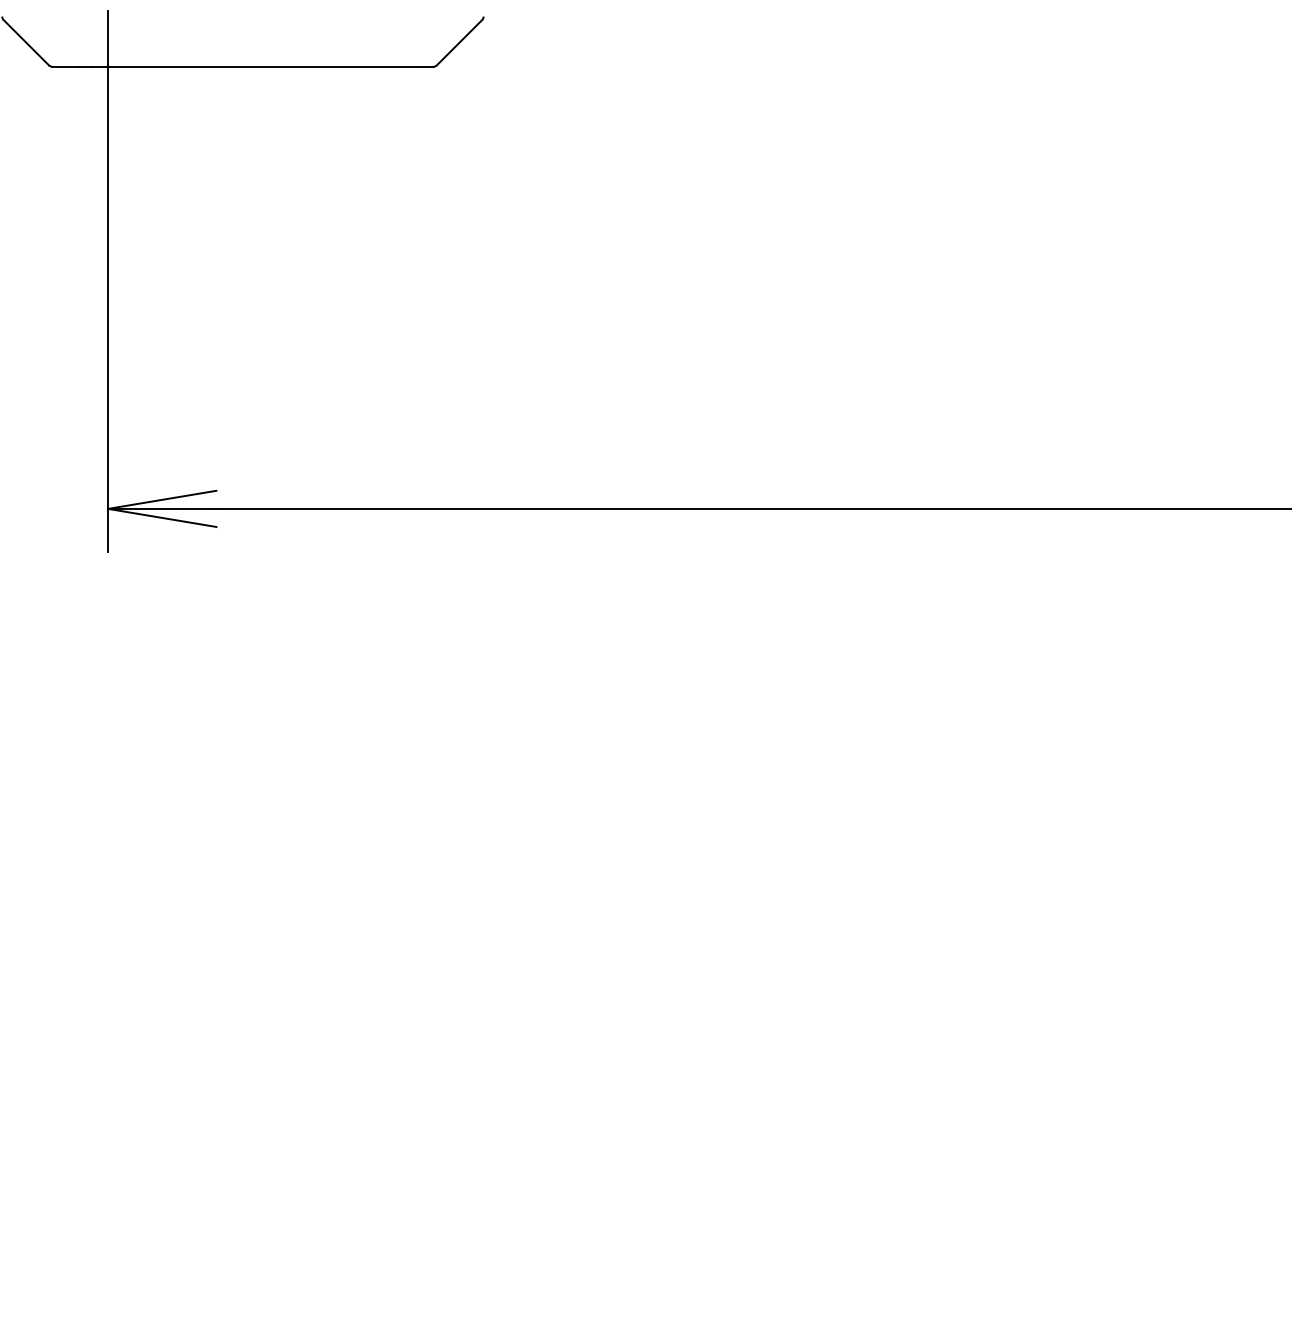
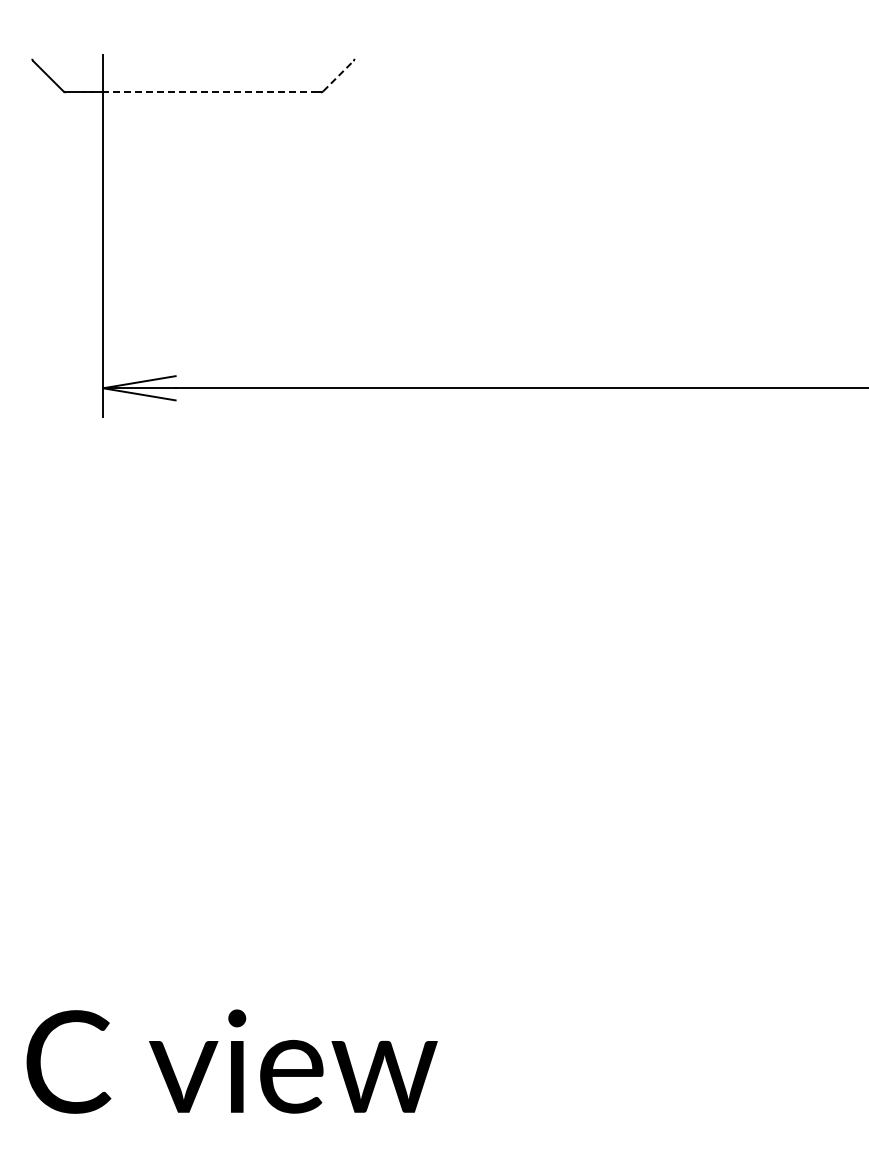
line: (459, 41) -> (338, 75), solid -> dashed
line: (265, 66) -> (208, 92), solid -> dashed

